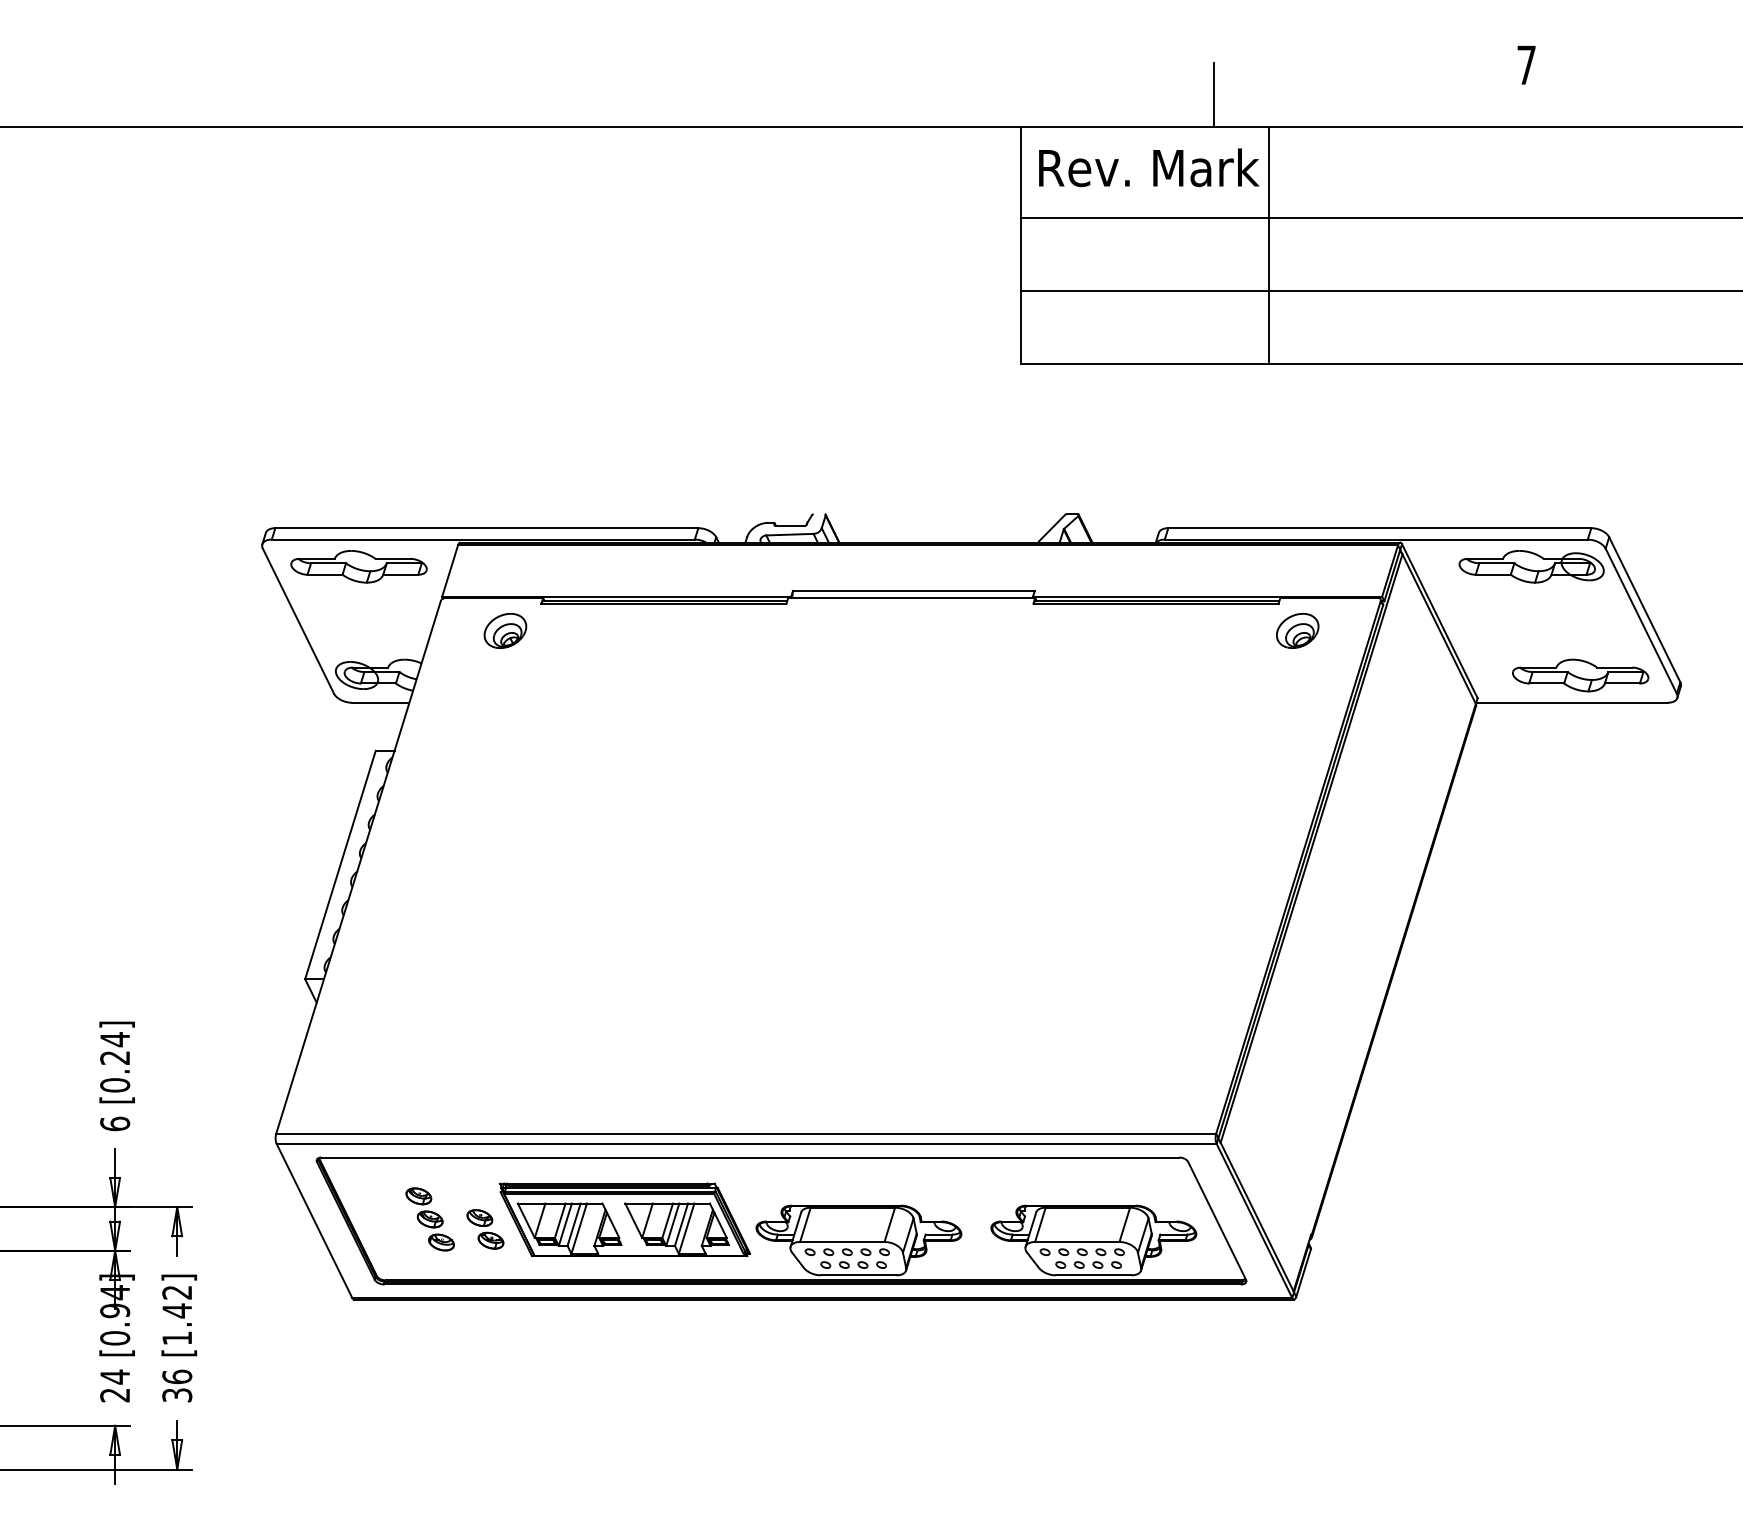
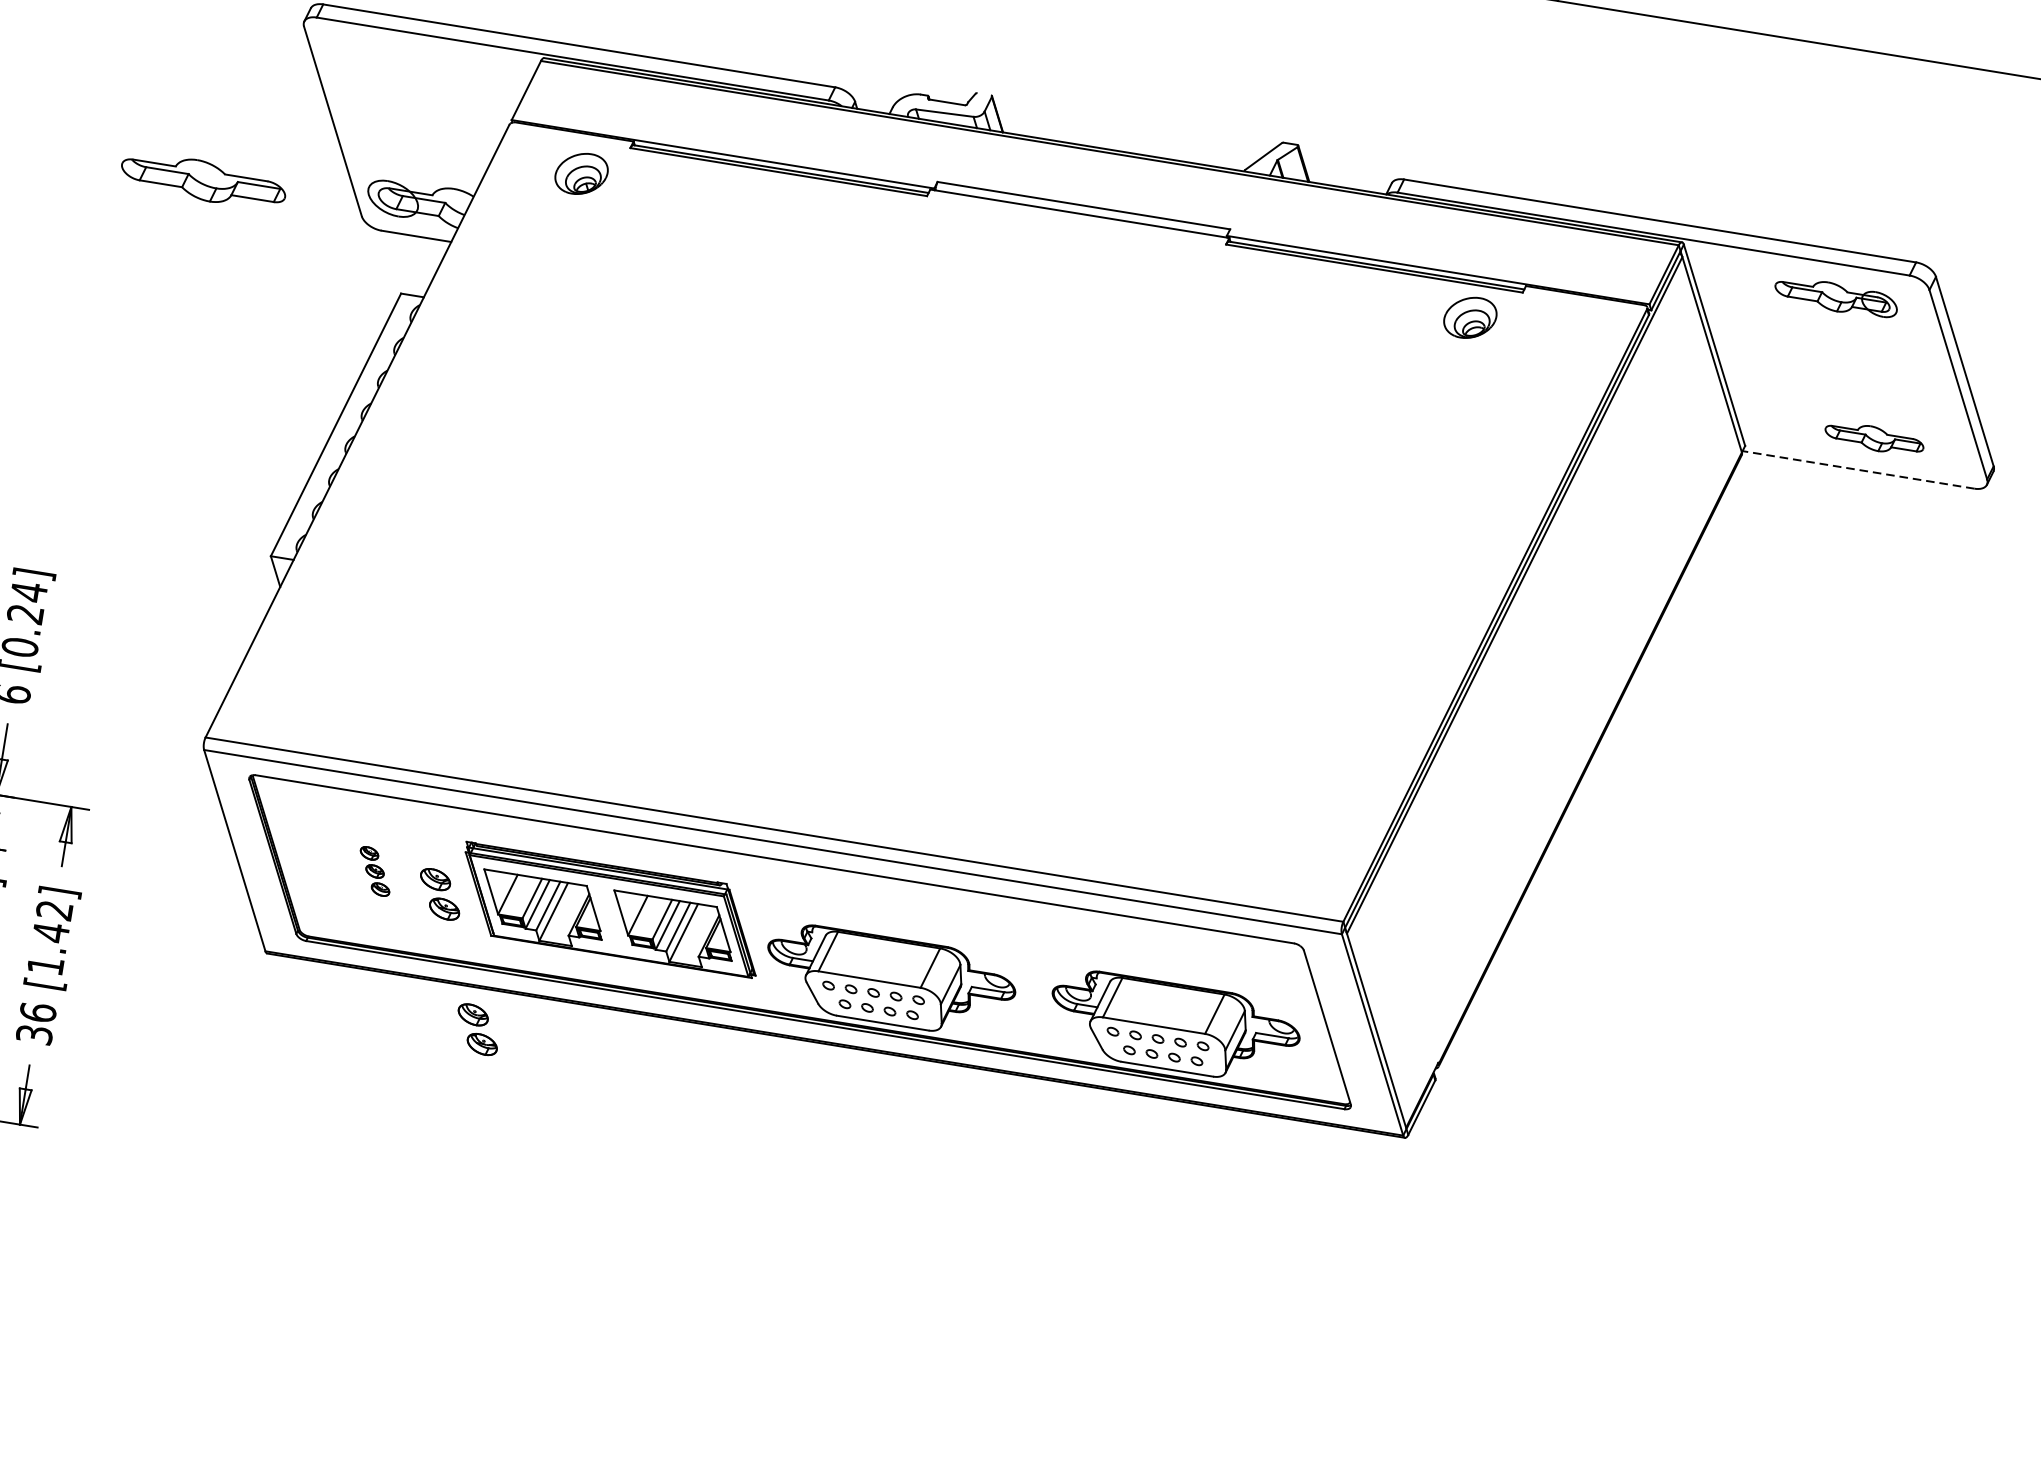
part: (358, 566) -> (203, 180), moved
part: (1531, 566) -> (1836, 297), size x0.7
part: (1297, 630) -> (1470, 317), moved
part: (1580, 675) -> (1874, 438), size x0.6
line: (1572, 702) -> (1859, 469), solid -> dashed
part: (429, 1219) -> (374, 871), size x0.6
part: (533, 1333) -> (477, 1029), added

